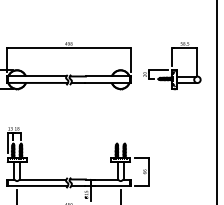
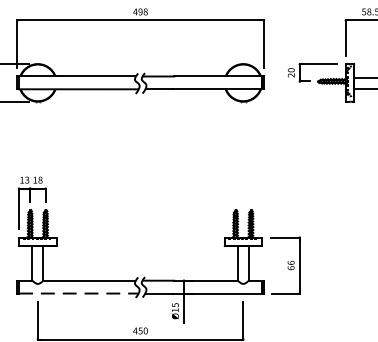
line: (37, 185) -> (78, 292), solid -> dashed

